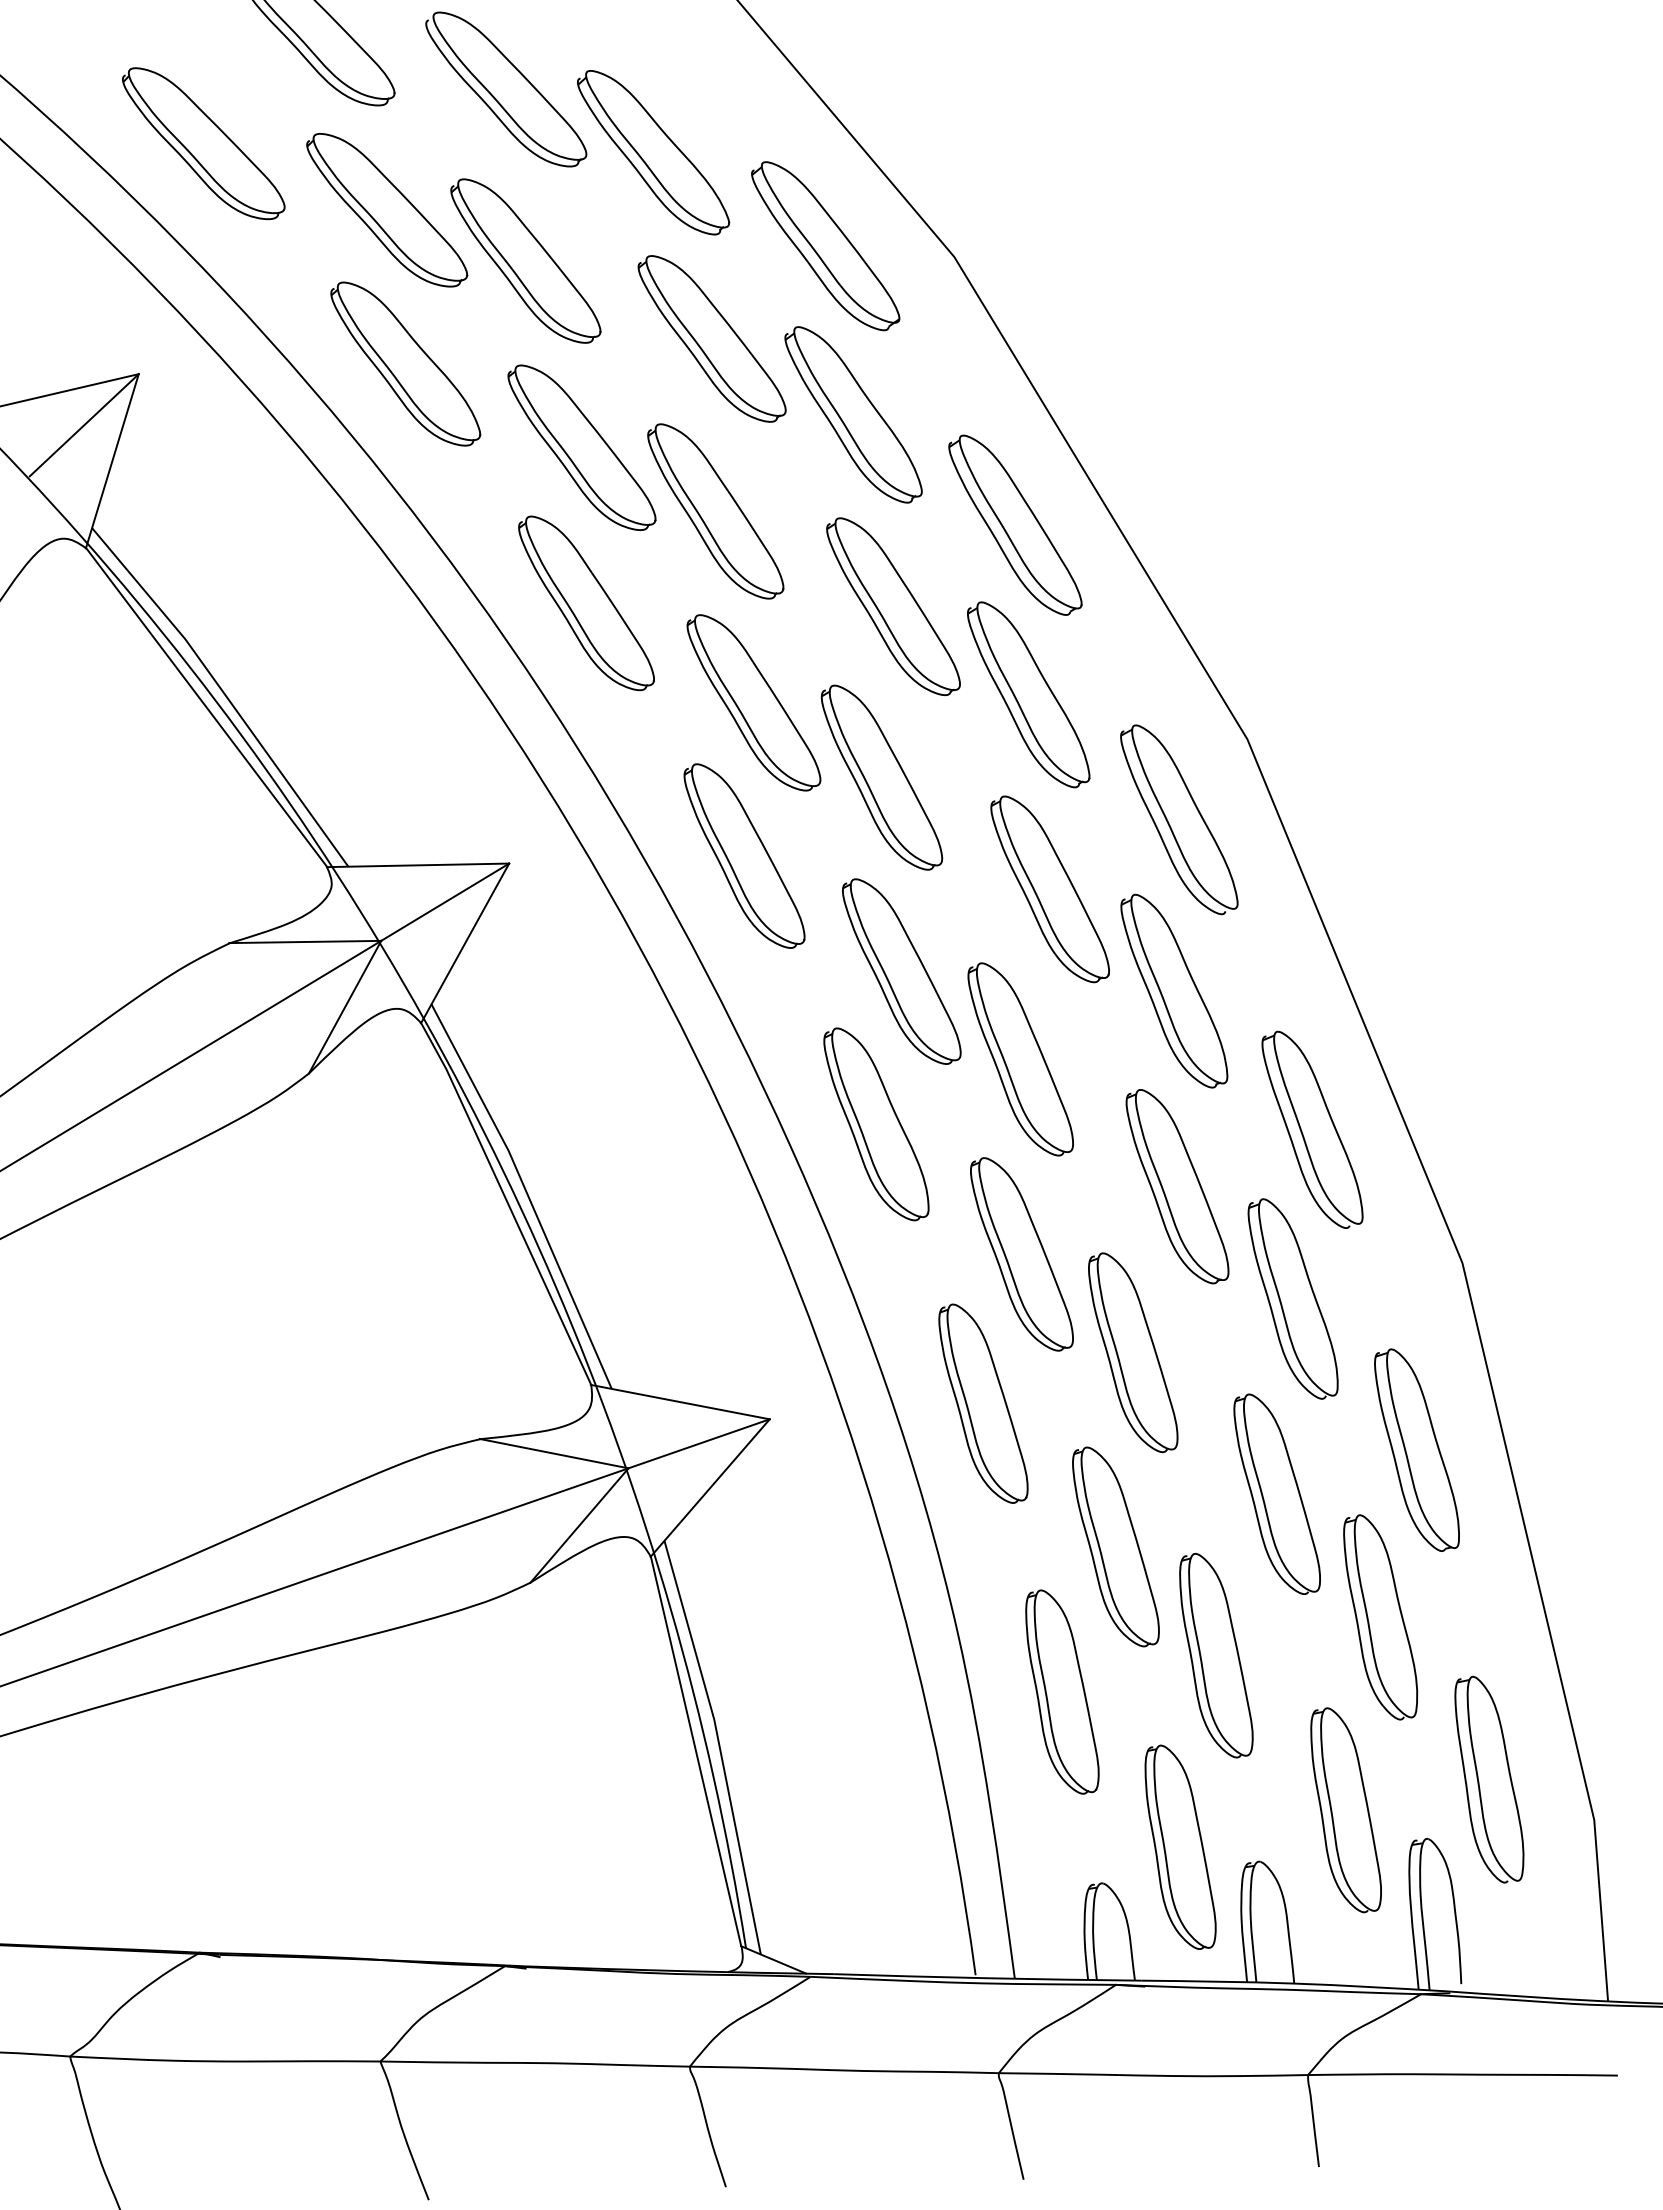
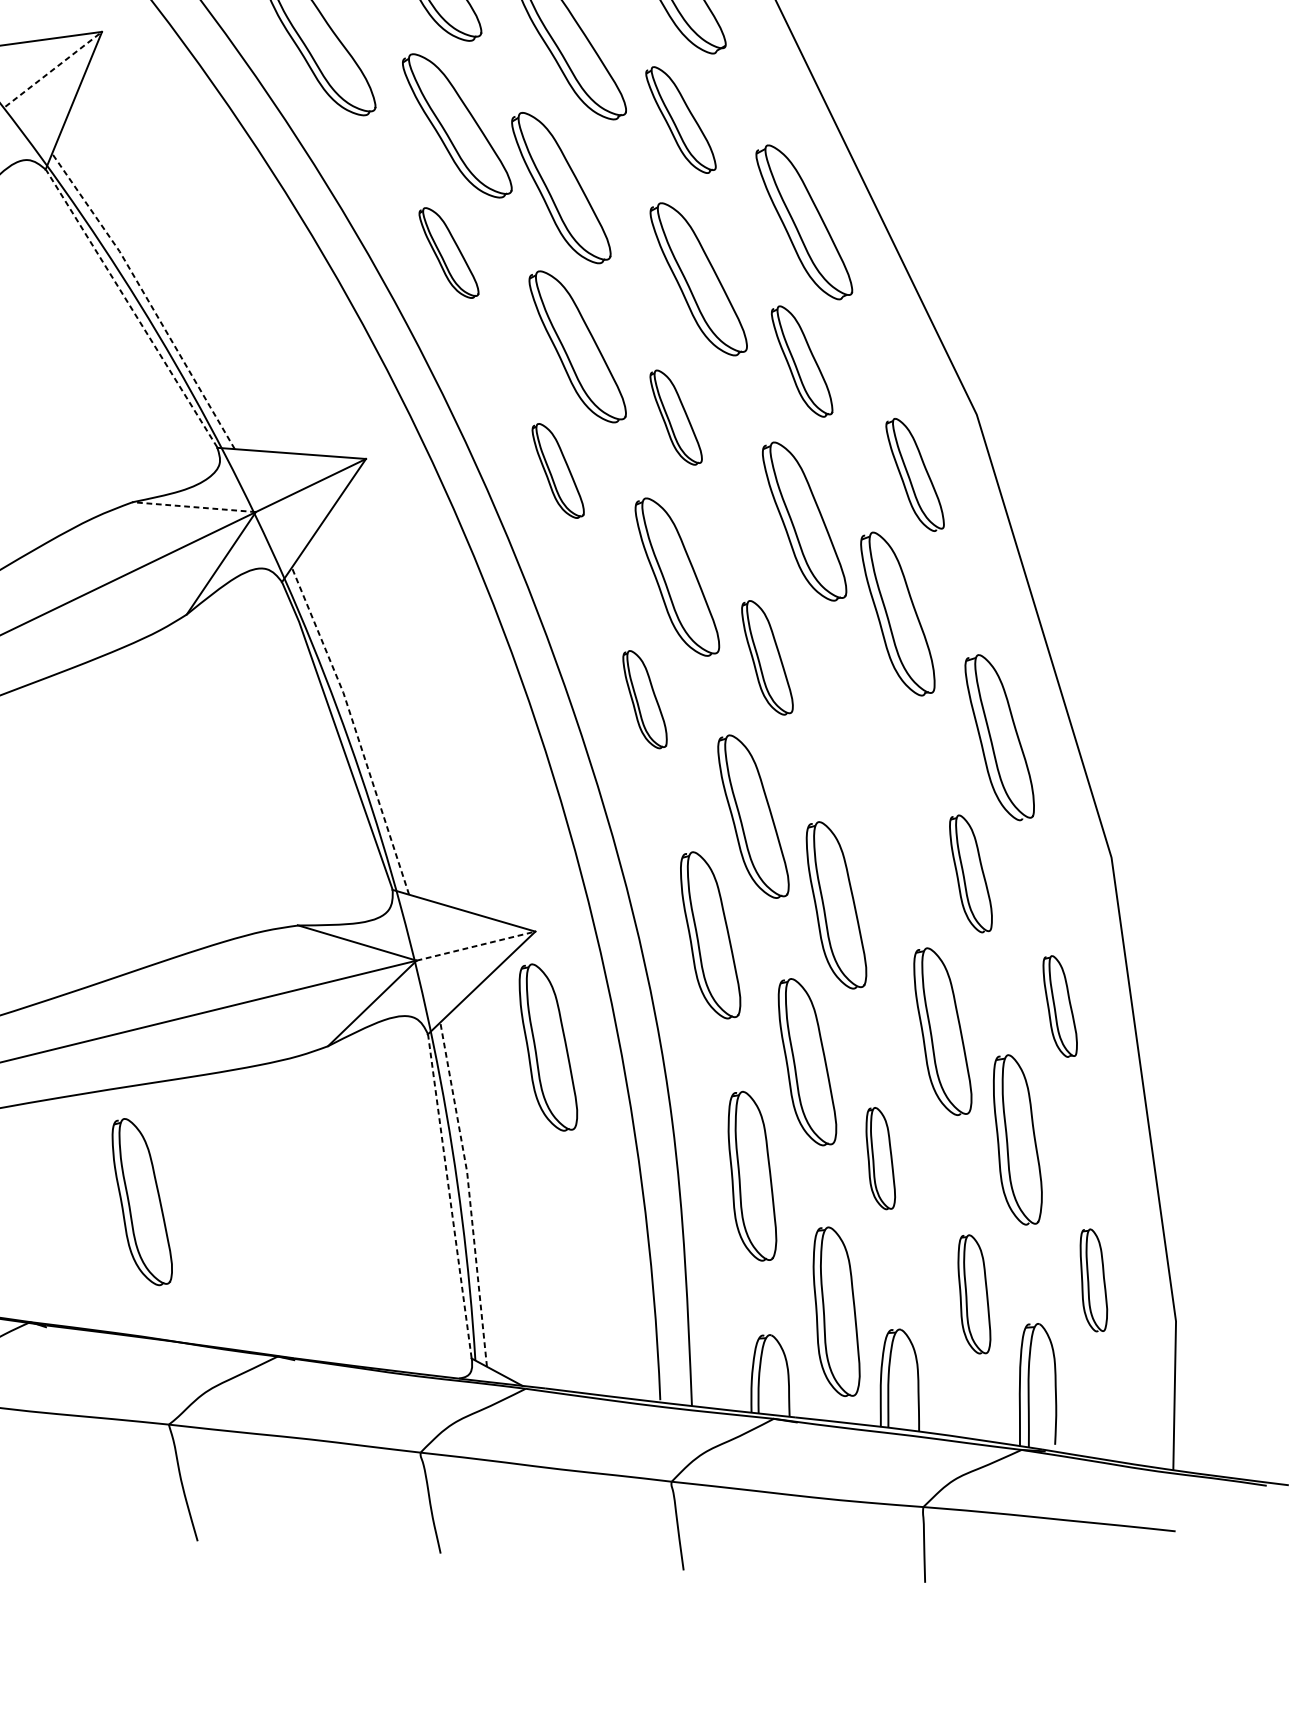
part: (853, 414) -> (680, 119), size x0.7
line: (84, 425) -> (53, 69), solid -> dashed
part: (586, 603) -> (448, 253), size x0.6
line: (223, 692) -> (146, 297), solid -> dashed
part: (1028, 694) -> (801, 361), size x0.7
line: (206, 707) -> (131, 308), solid -> dashed
part: (881, 777) -> (675, 417), size x0.6
part: (1179, 819) -> (915, 474), size x0.7
part: (744, 855) -> (558, 470), size x0.6
line: (305, 941) -> (194, 506), solid -> dashed
part: (1020, 1059) -> (767, 657), size x0.7
part: (876, 1124) -> (645, 699), size x0.6
part: (1177, 1186) -> (885, 773), removed
line: (526, 1192) -> (354, 728), solid -> dashed
part: (1292, 1298) -> (970, 873), size x0.7
line: (699, 1443) -> (476, 945), solid -> dashed
part: (1416, 1449) -> (1059, 1005), size x0.6
part: (798, 1558) -> (548, 1047), added
part: (1216, 1655) -> (881, 1158), size x0.6
line: (719, 1745) -> (469, 1193), solid -> dashed
line: (695, 1751) -> (449, 1196), solid -> dashed
part: (1489, 1779) -> (1093, 1280), size x0.6
part: (322, 1793) -> (142, 1201), added
part: (1345, 1810) -> (974, 1294), size x0.7

